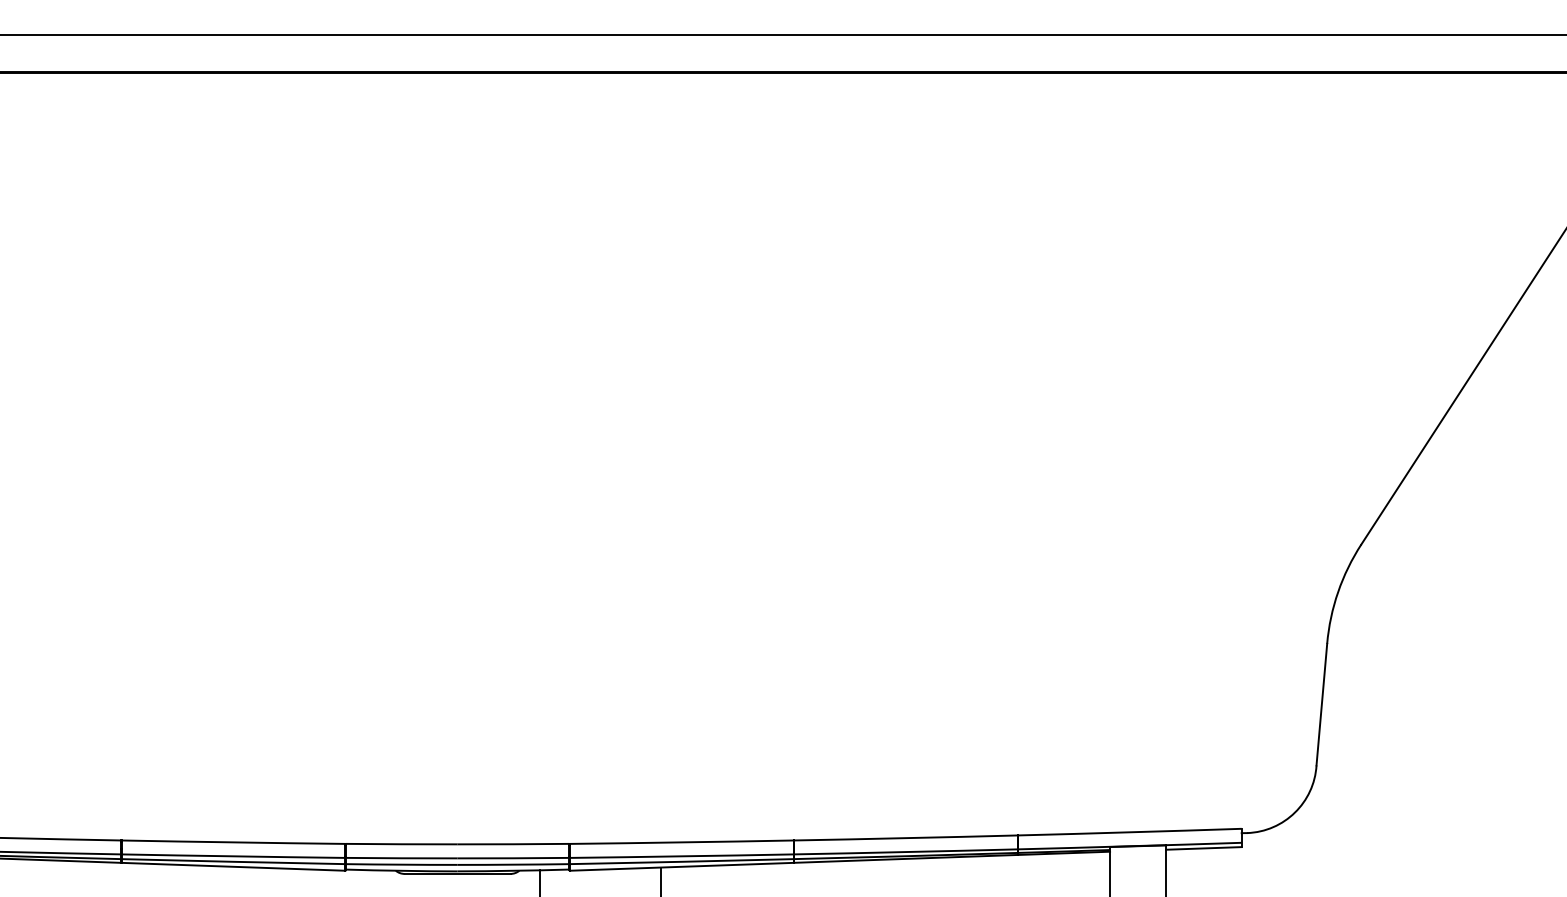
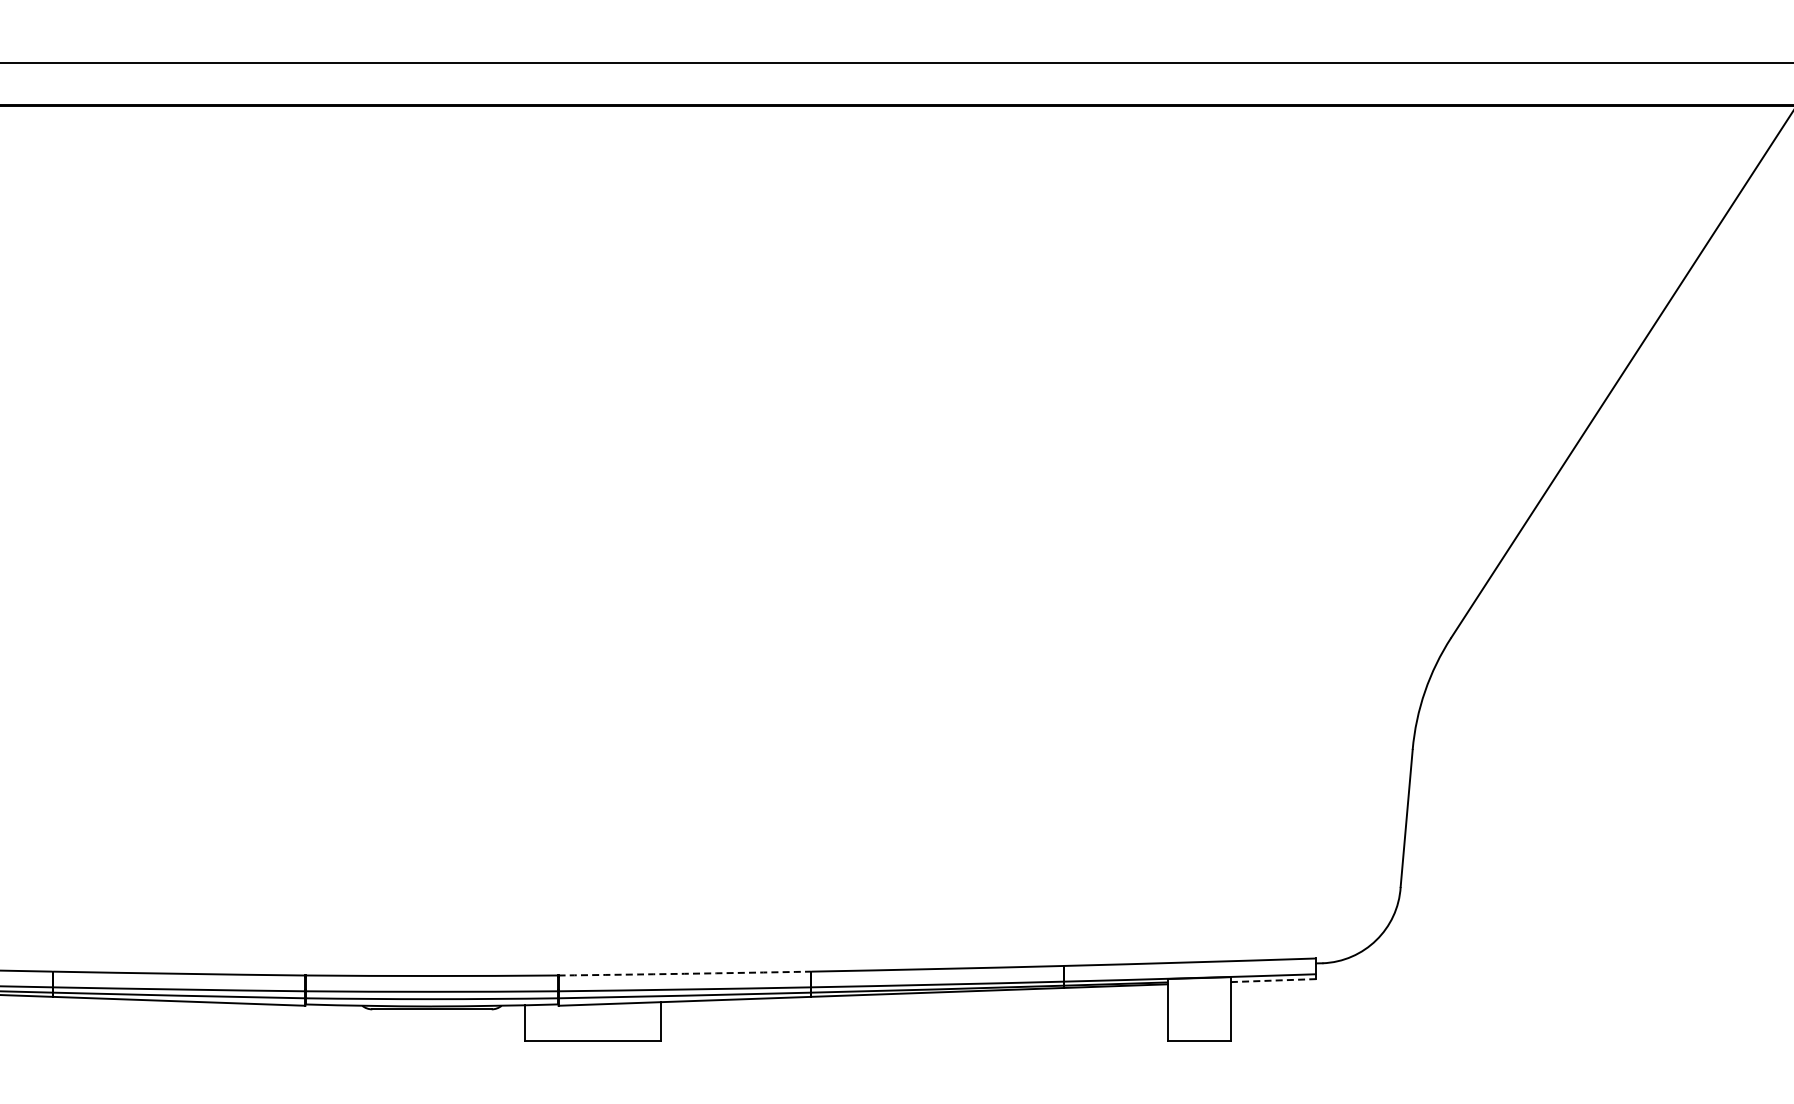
arc: (681, 842) -> (684, 973), solid -> dashed
line: (1203, 848) -> (1273, 980), solid -> dashed

